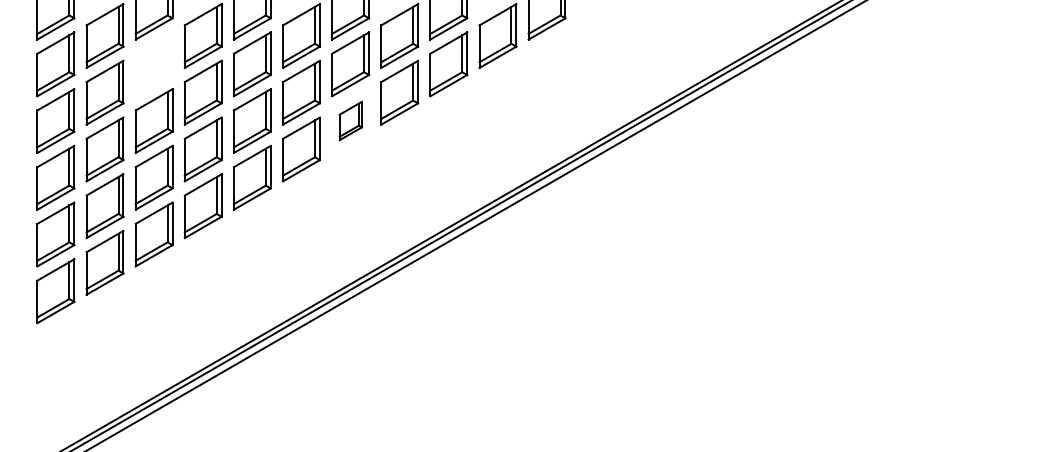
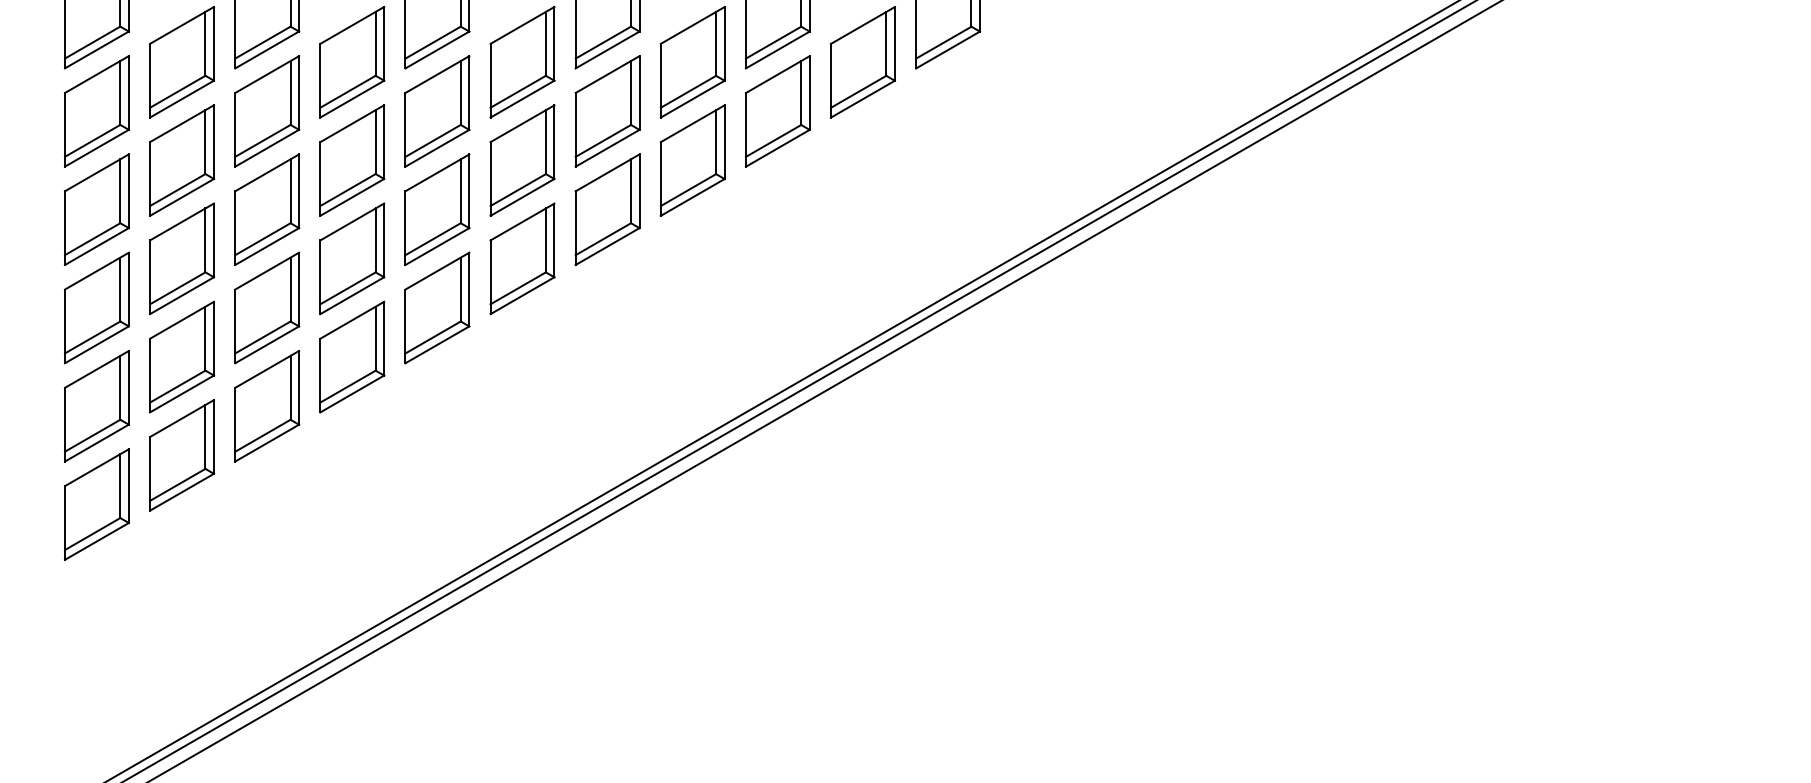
part: (153, 64) -> (266, 111), added
part: (350, 120) -> (607, 208), size x1.67

